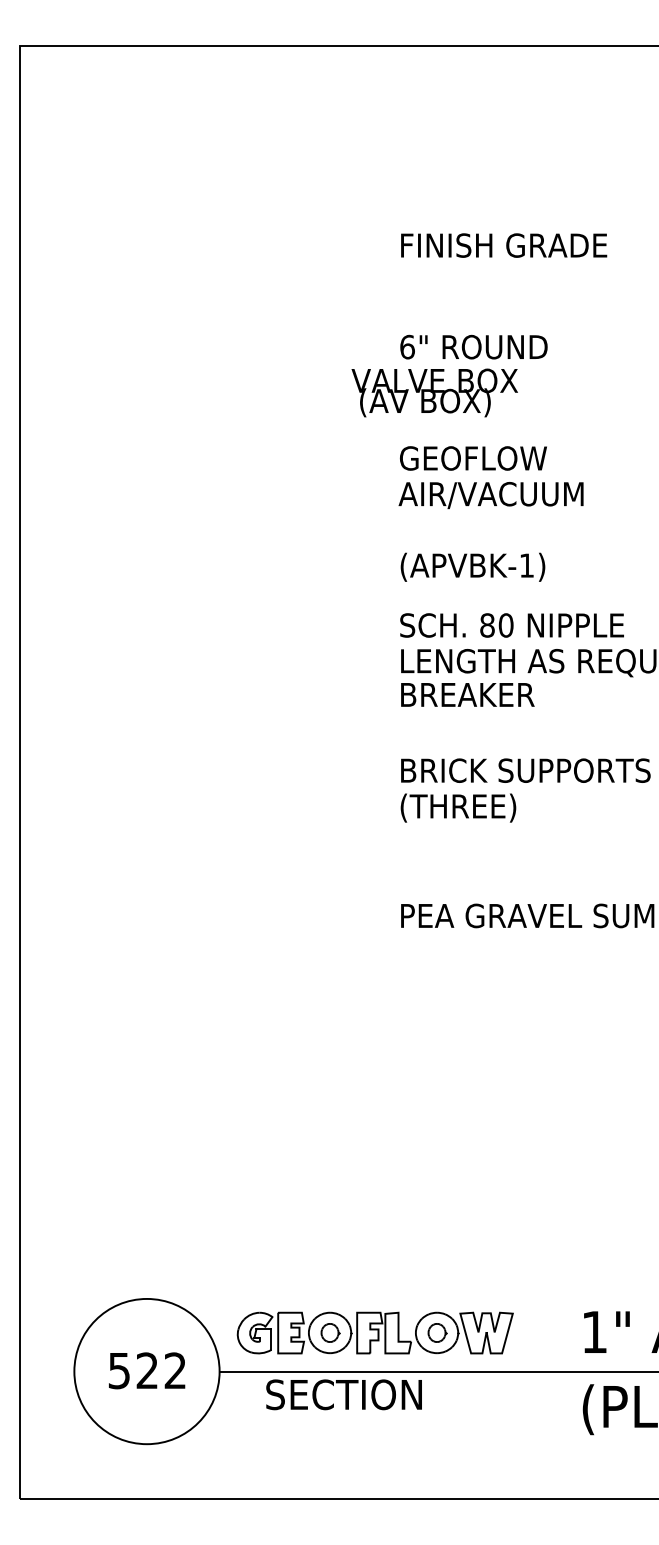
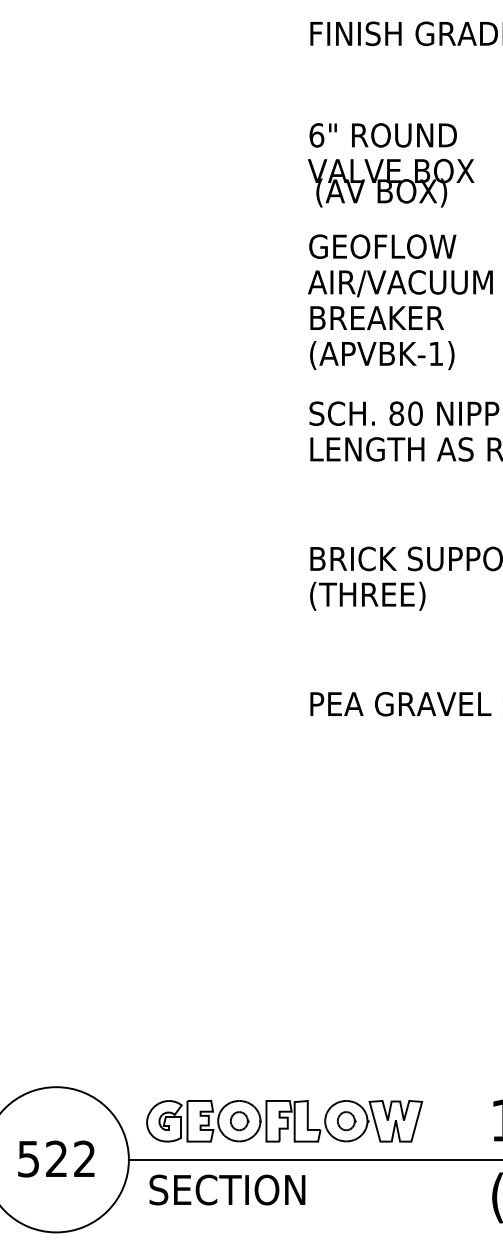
text: (434, 392) -> (390, 182), moved
text: (467, 694) -> (376, 317), moved
text: (343, 1394) -> (226, 1189), moved

